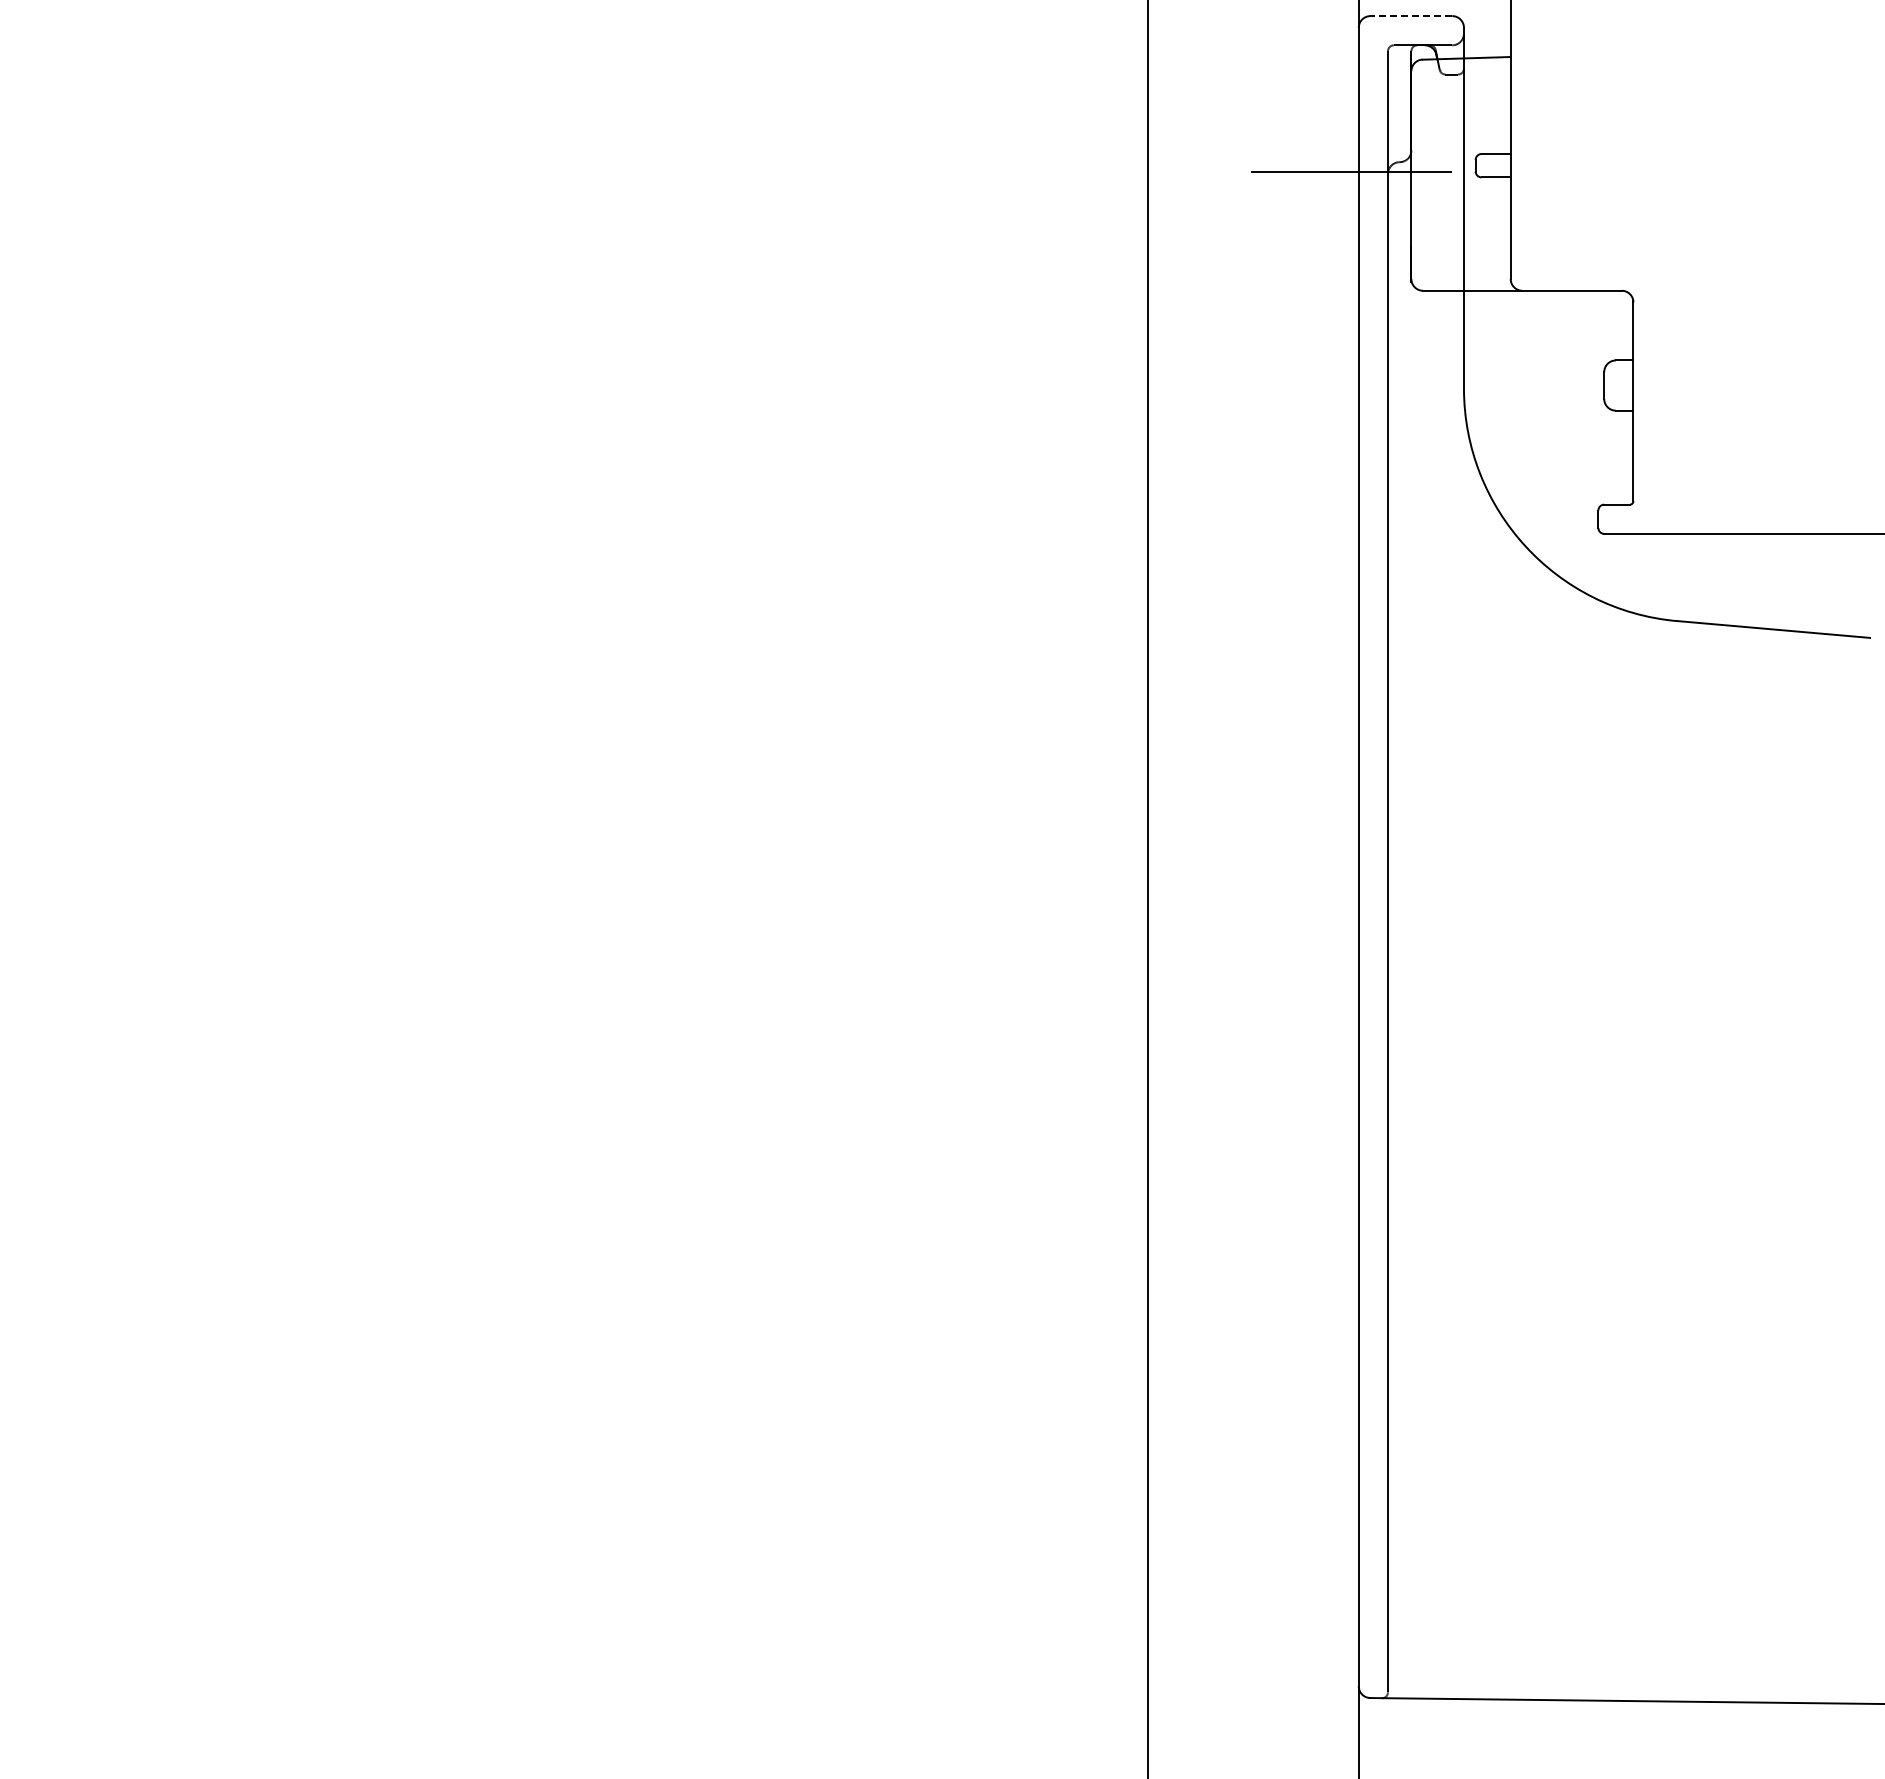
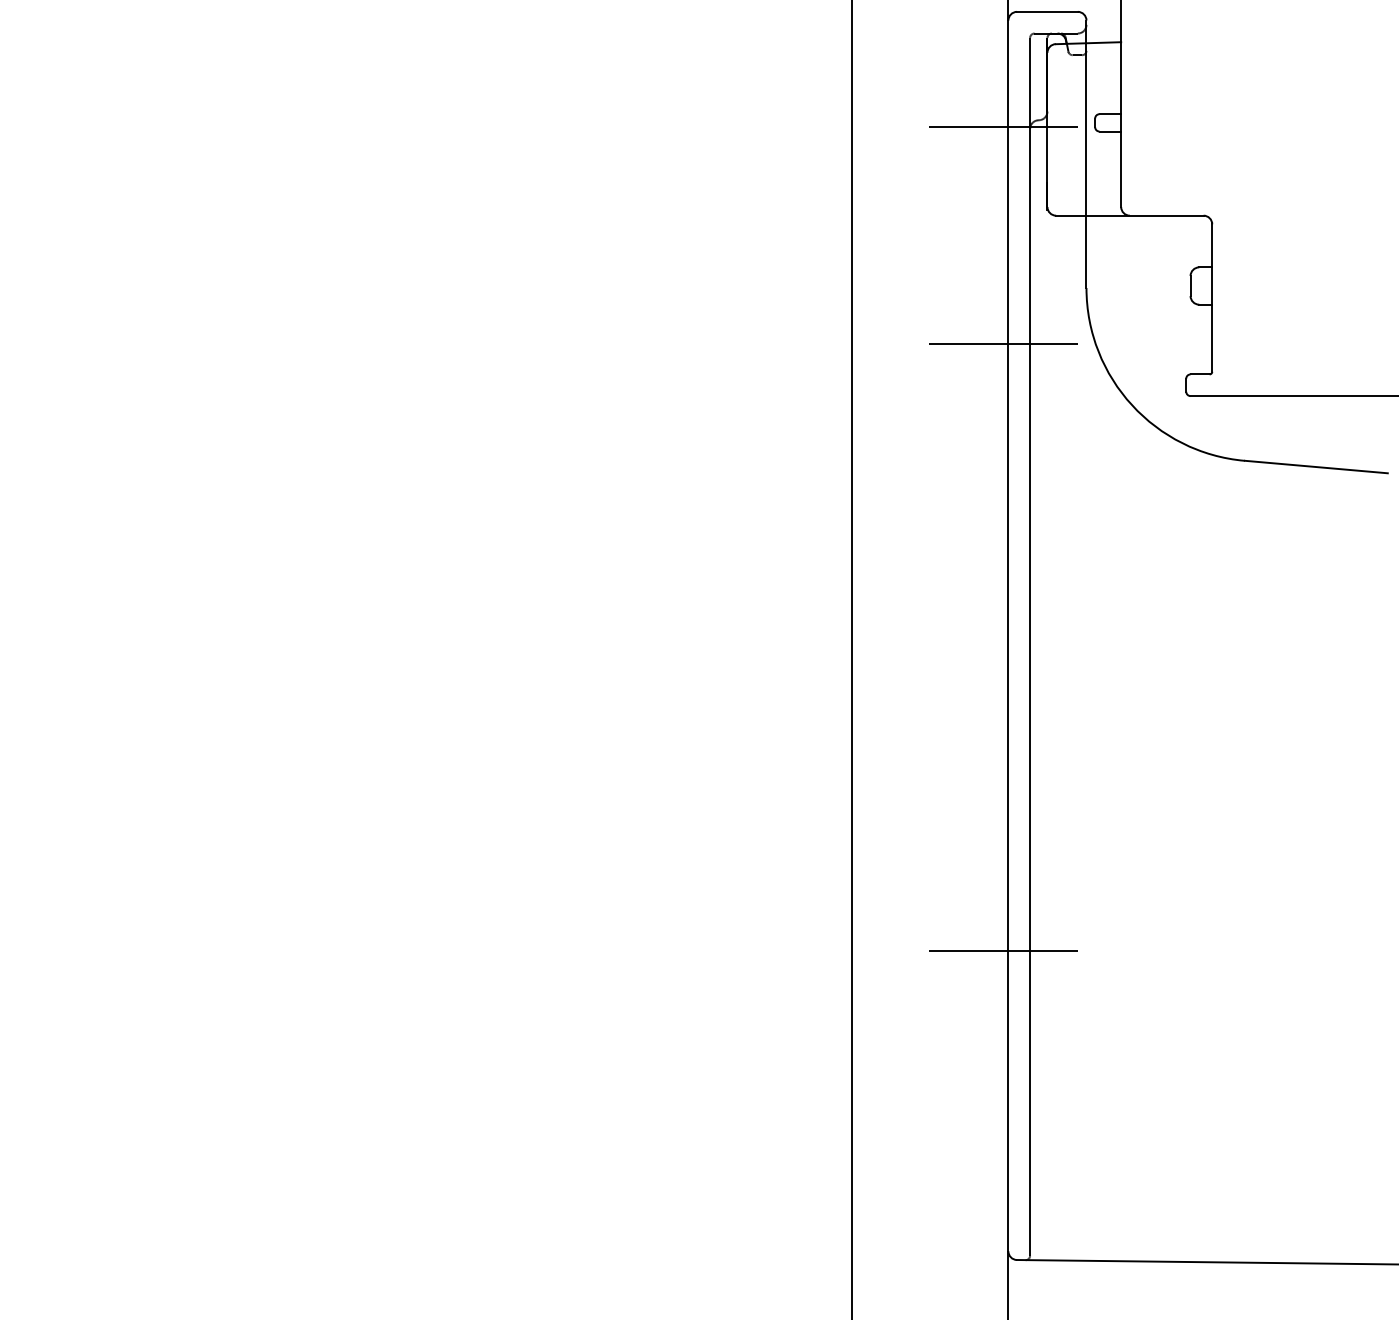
line: (1411, 16) -> (1047, 12), dashed -> solid
line: (1351, 463) -> (1003, 343), added
line: (1351, 1281) -> (1003, 950), added

